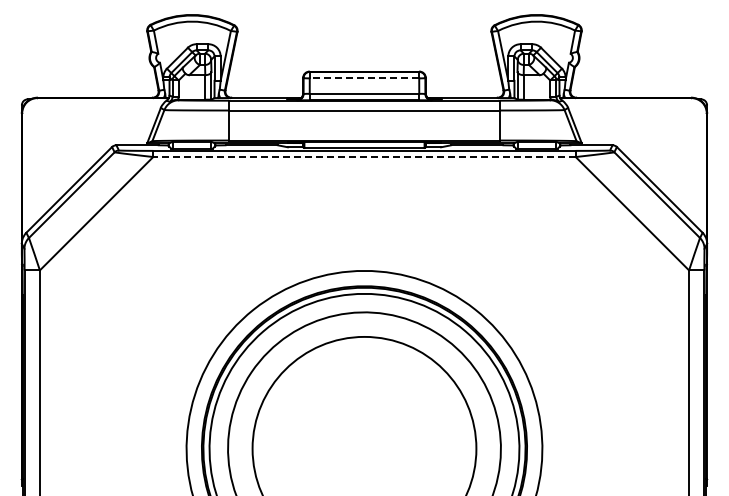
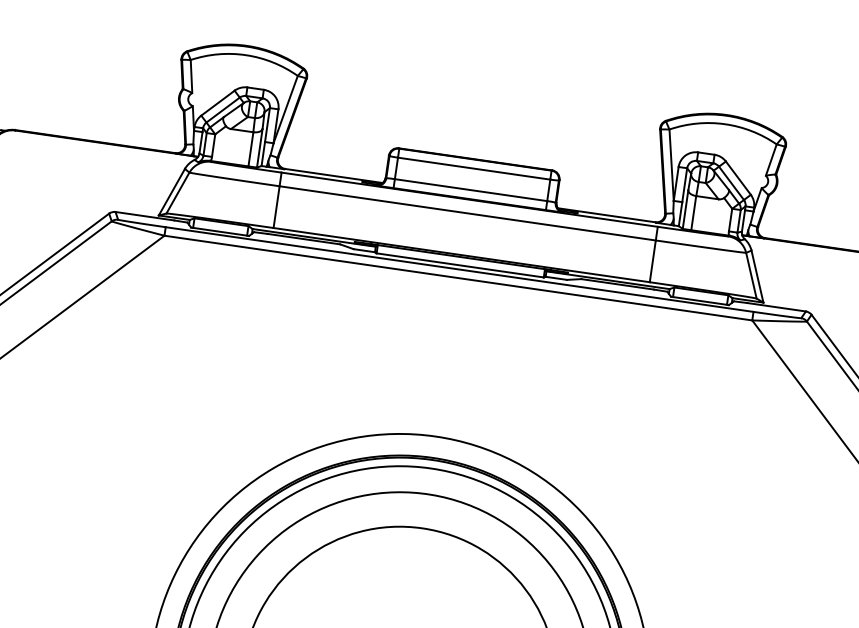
line: (364, 78) -> (474, 168), dashed -> solid
line: (364, 157) -> (458, 278), dashed -> solid

